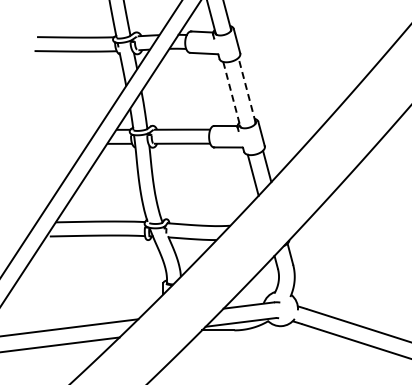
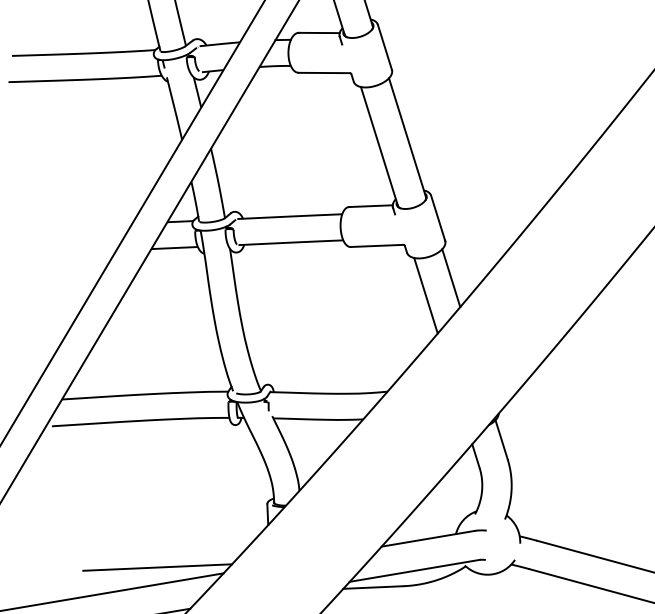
line: (247, 90) -> (408, 138), dashed -> solid
line: (231, 94) -> (378, 147), dashed -> solid
line: (103, 314) -> (158, 567), added

